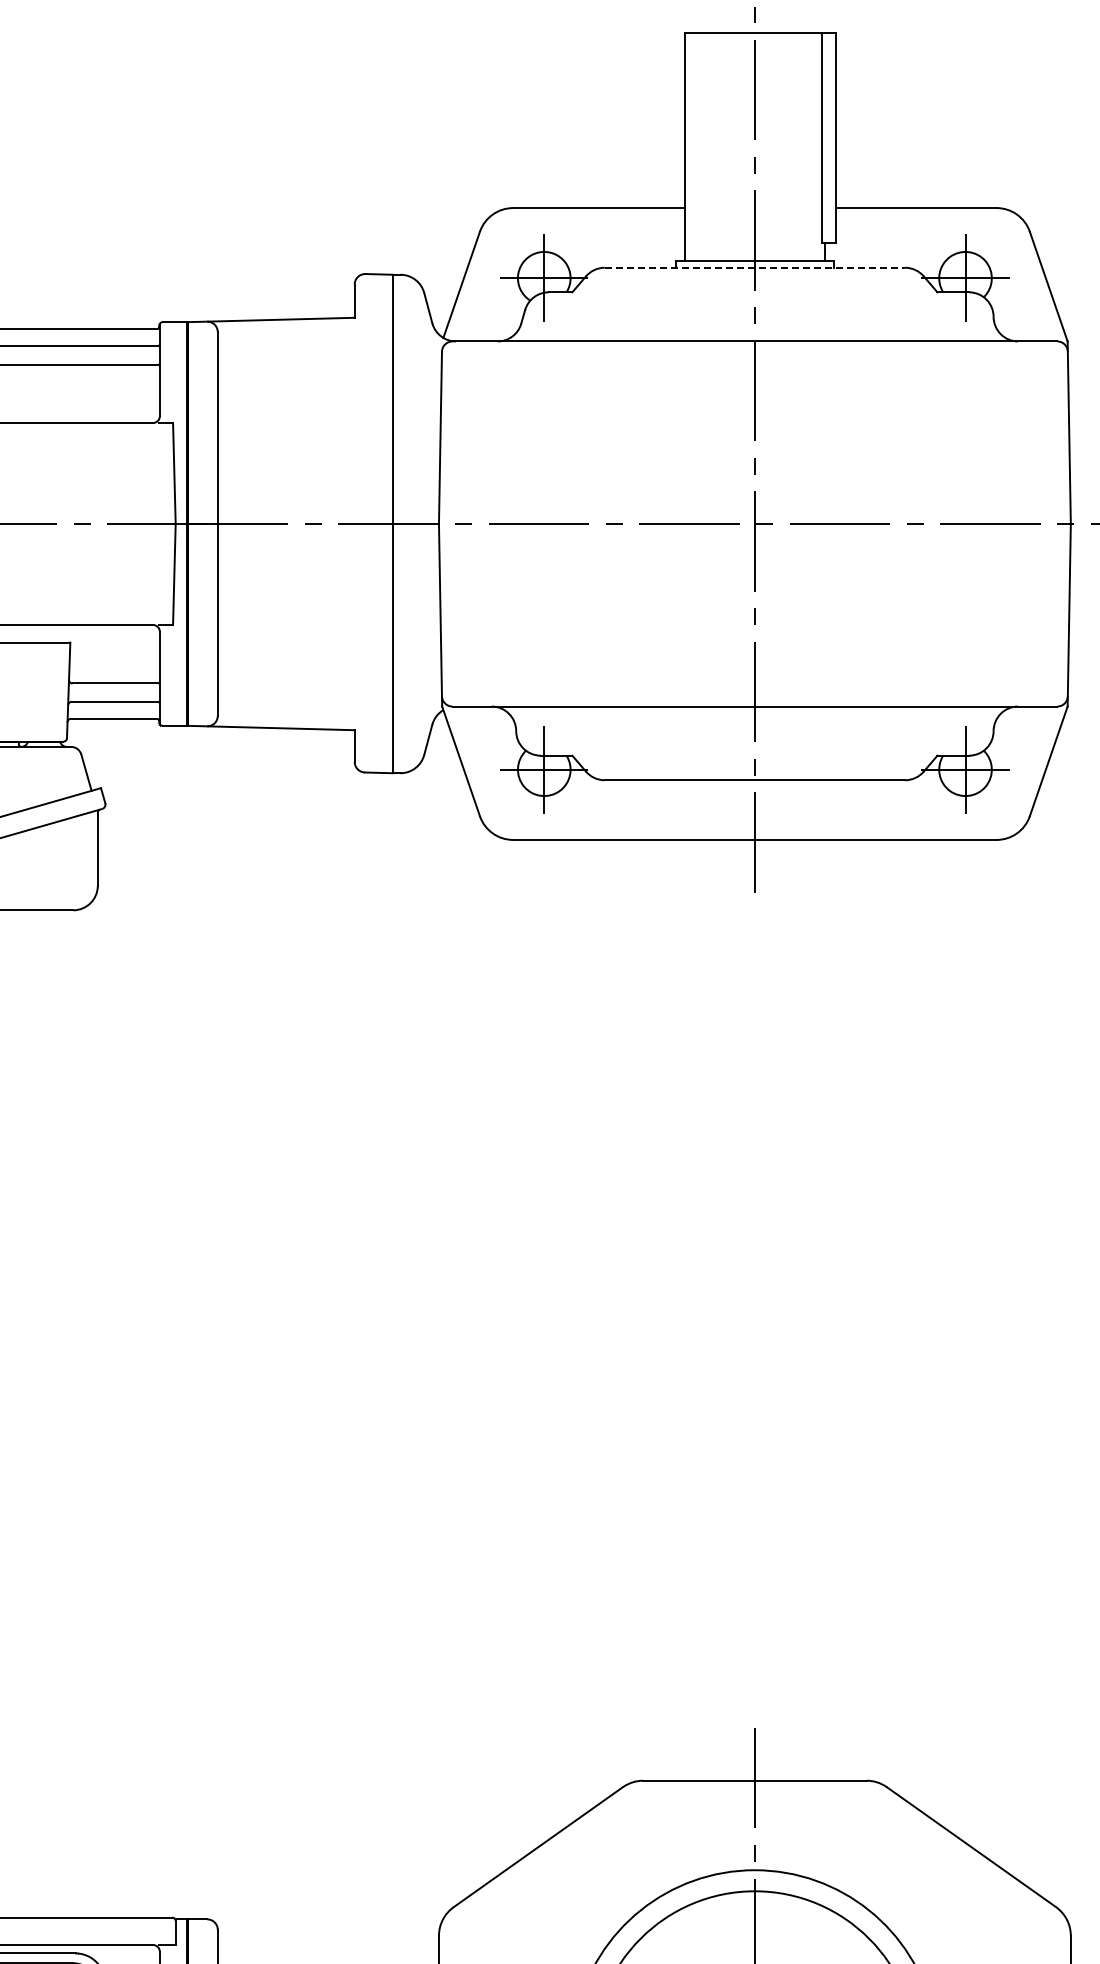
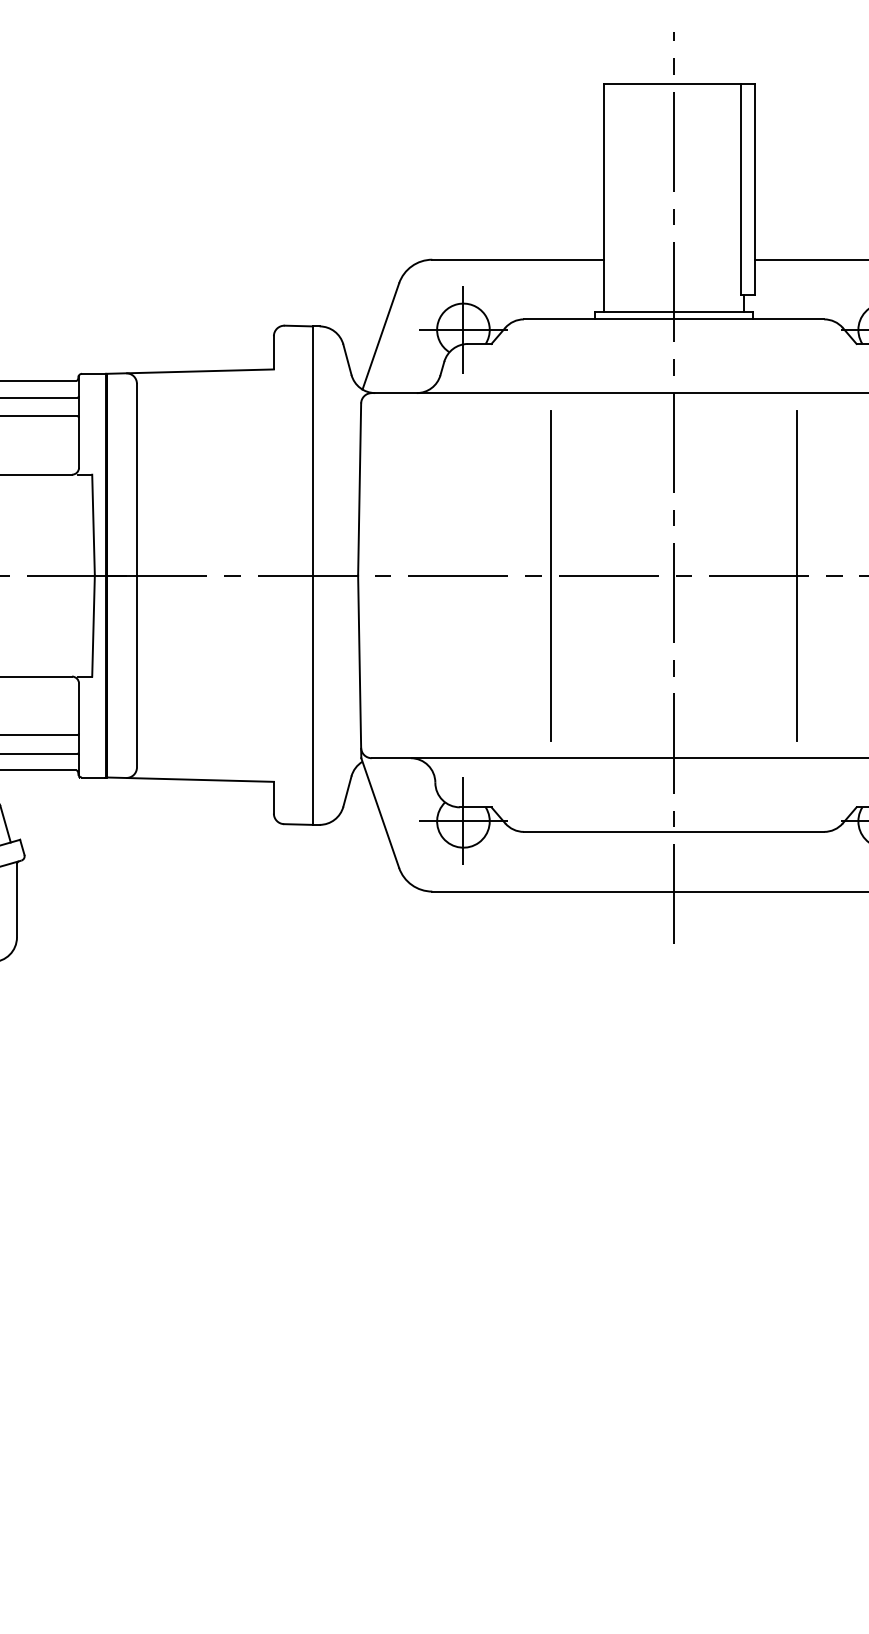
line: (755, 267) -> (674, 319), dashed -> solid
line: (632, 524) -> (551, 576), added
line: (877, 524) -> (796, 576), added

